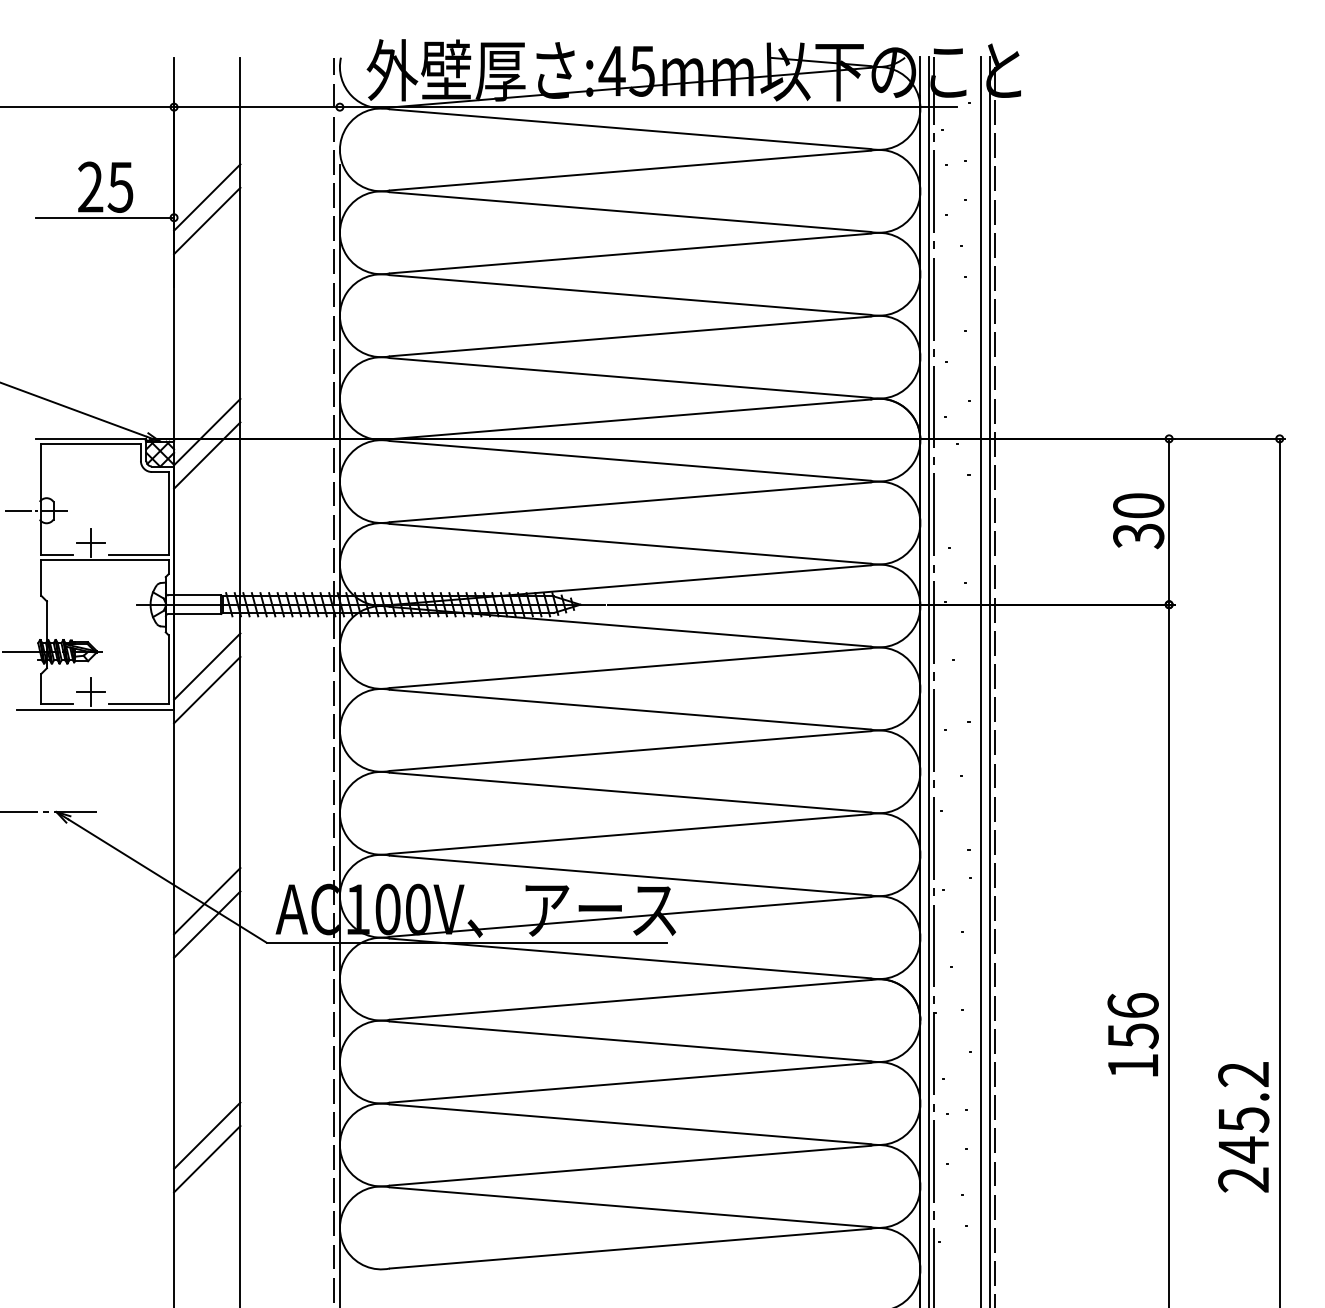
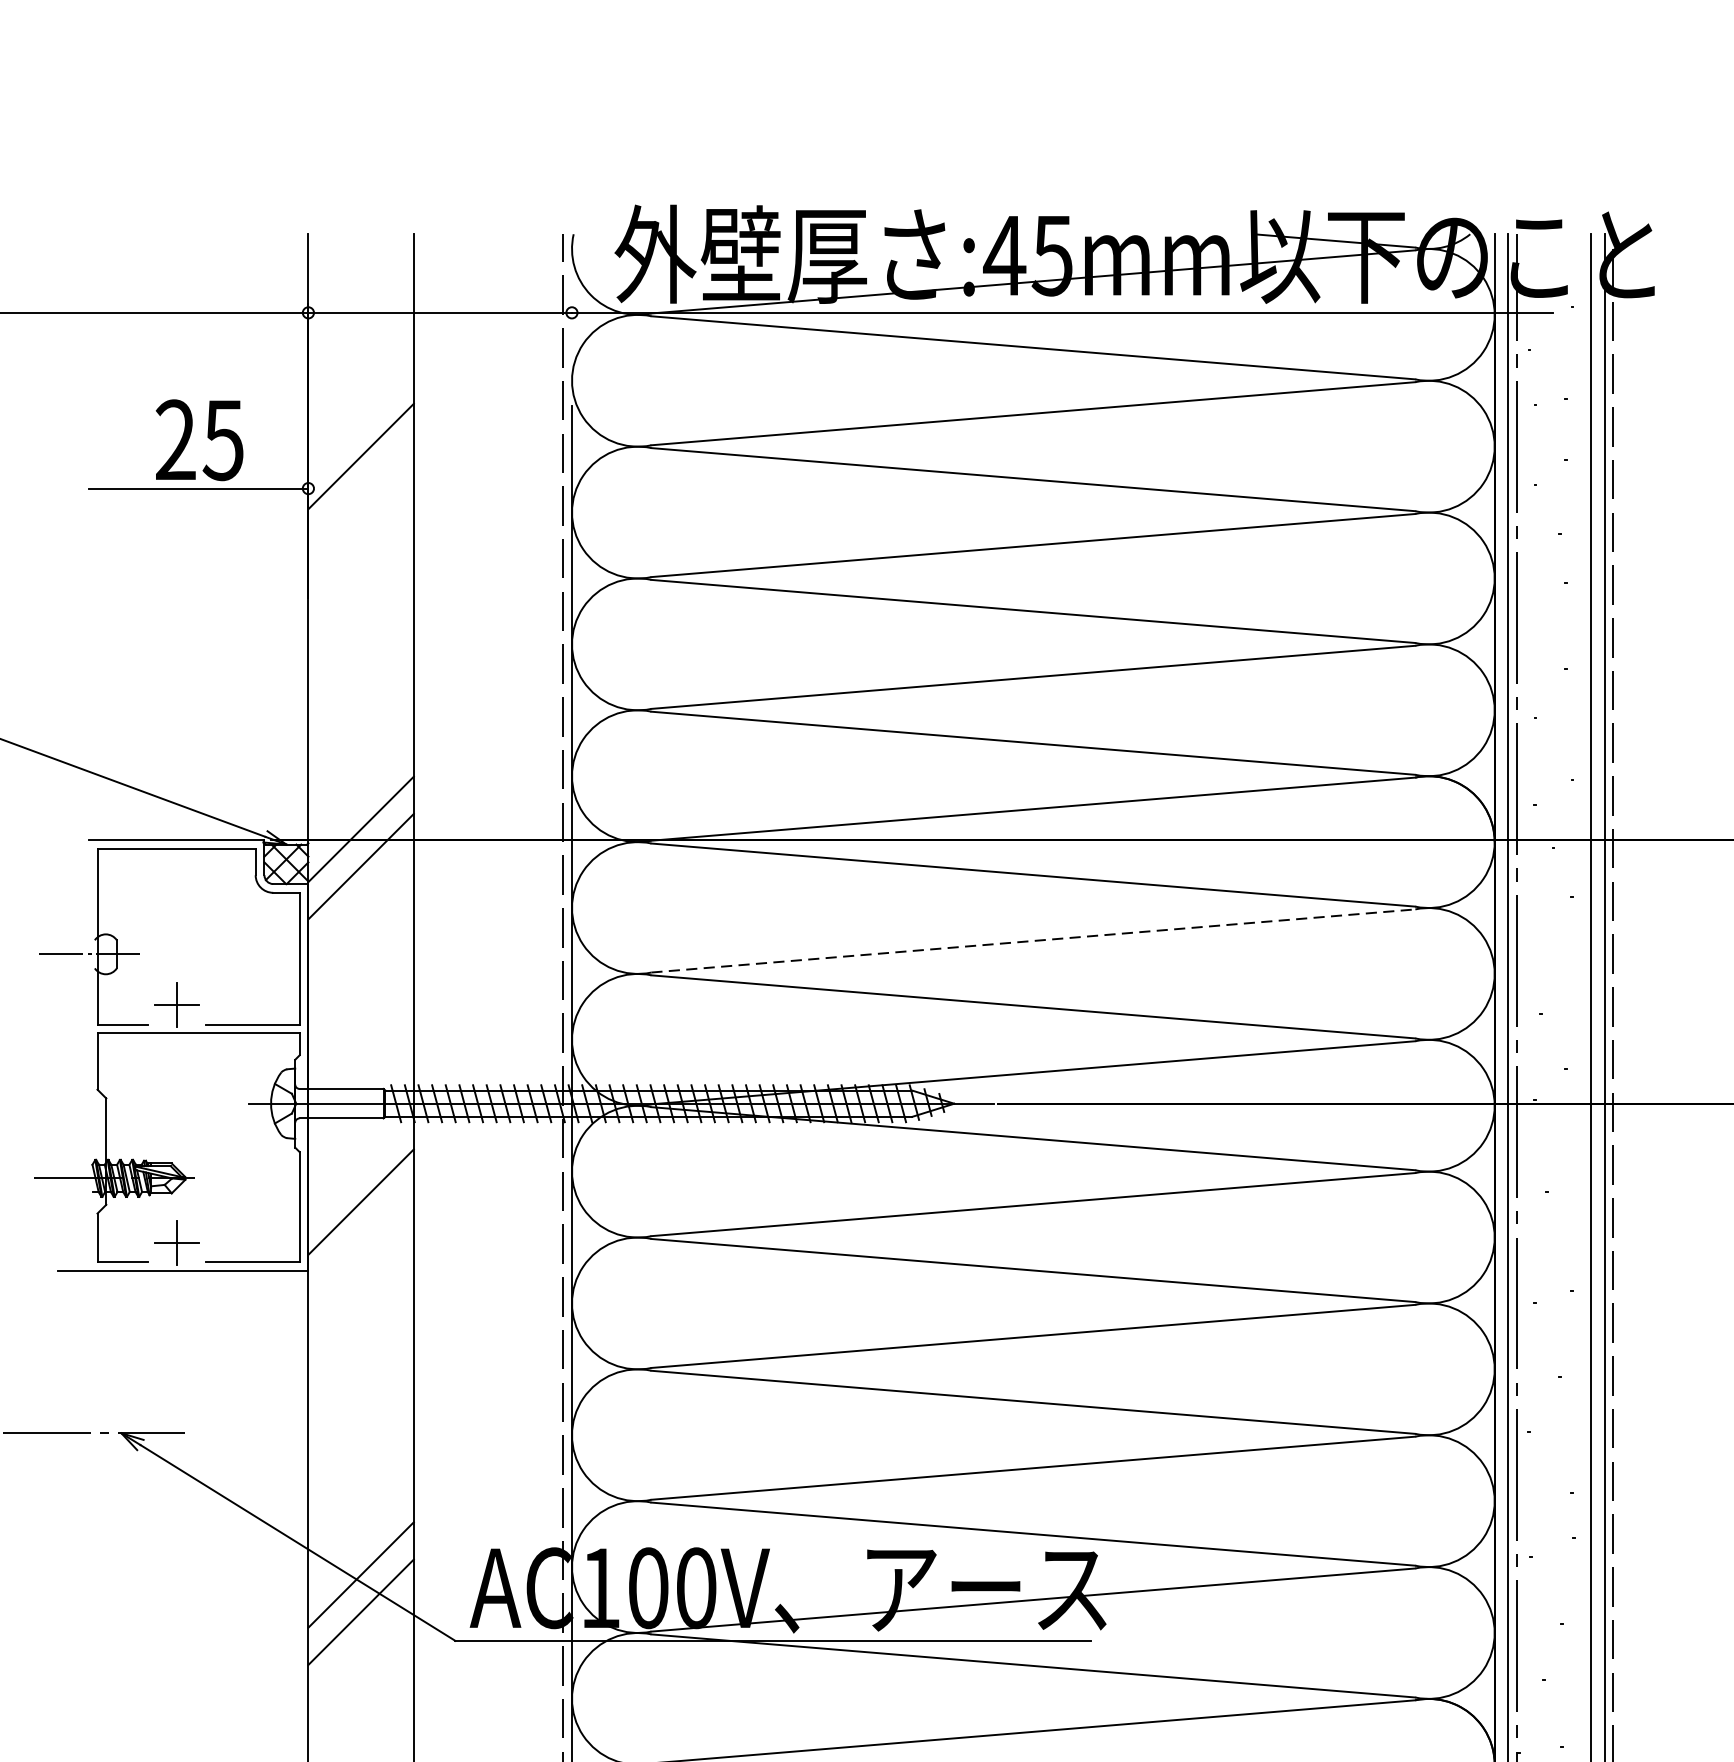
line: (207, 220) -> (361, 493), removed
line: (630, 502) -> (1033, 941), solid -> dashed
line: (207, 689) -> (361, 1238), removed

